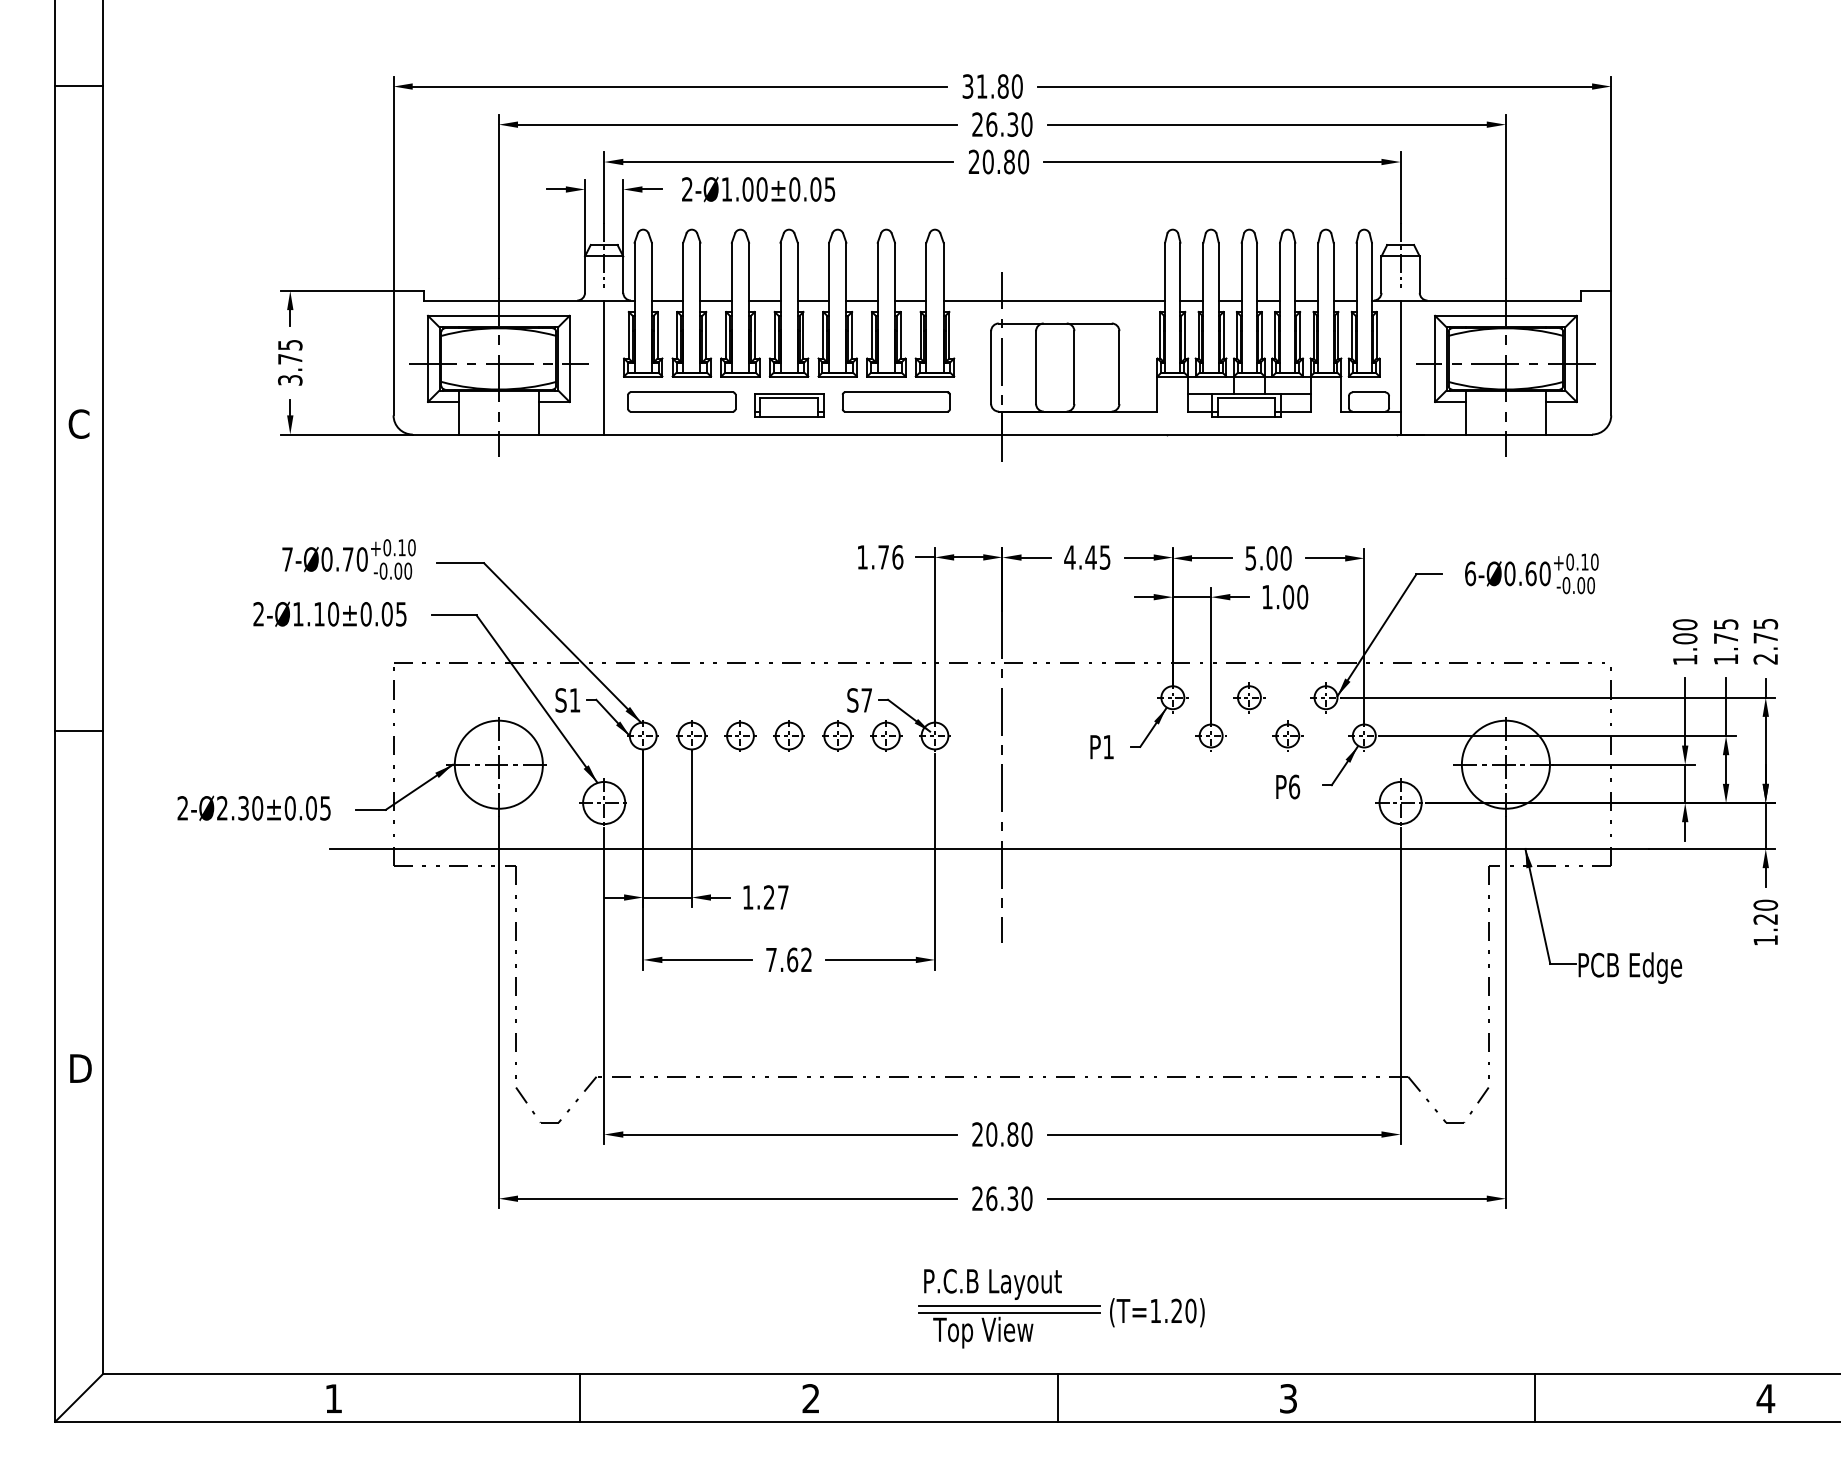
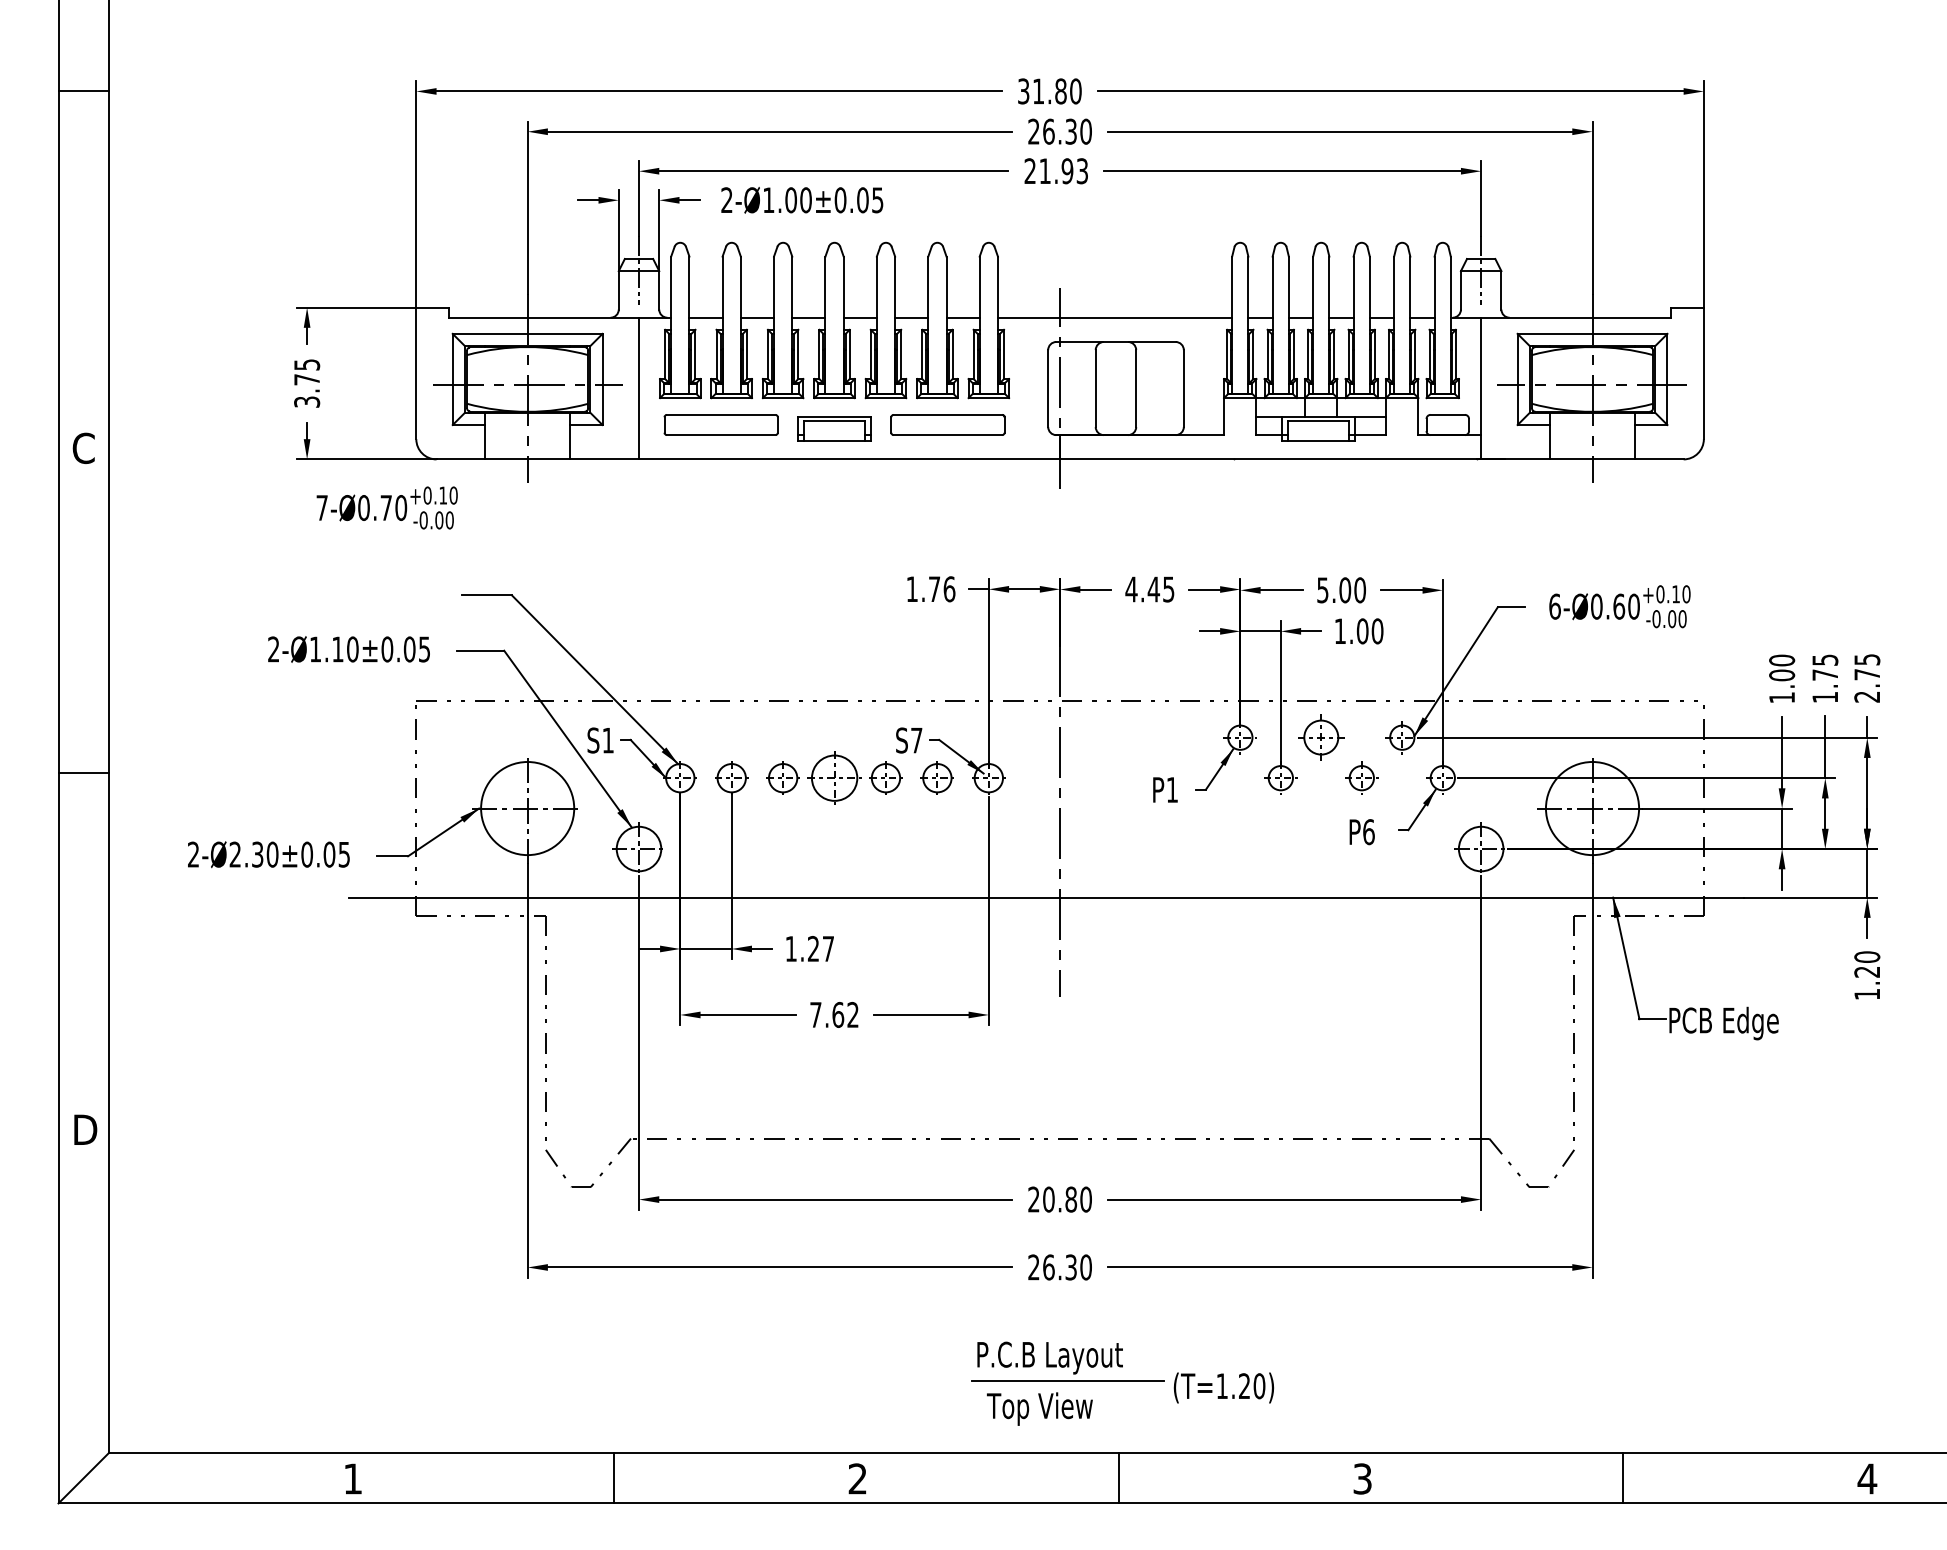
text: (1005, 161) -> (1063, 170), 20.80 -> 21.93
text: (348, 559) -> (386, 508), moved
part: (1249, 697) -> (1321, 737), size x1.4
part: (788, 735) -> (833, 777), size x1.6
line: (1009, 1313) -> (1067, 1388), removed

